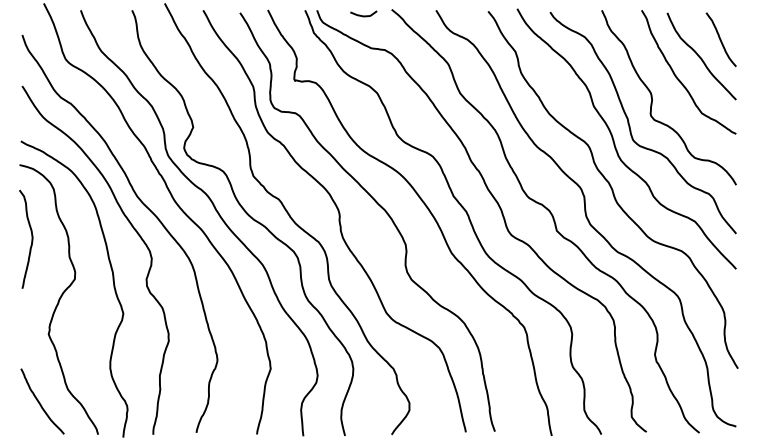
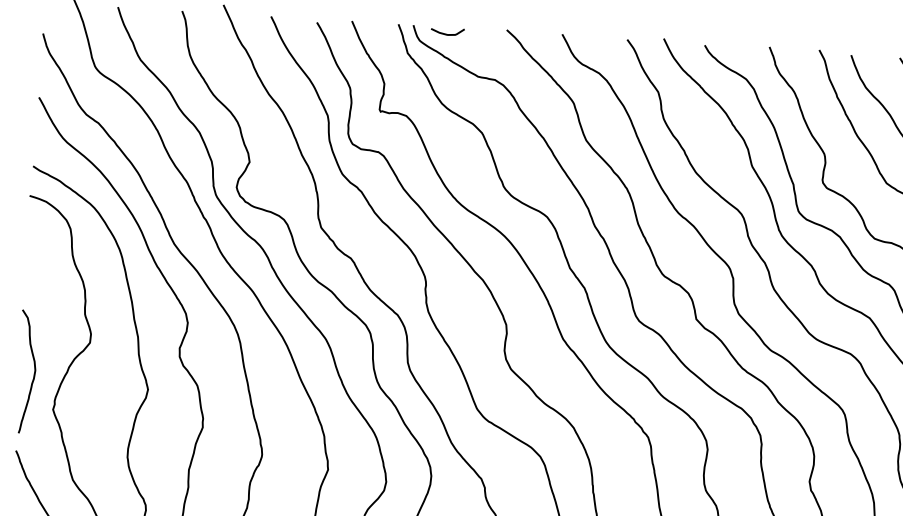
curve: (363, 15) -> (447, 33), moved
curve: (31, 238) -> (33, 371), moved

